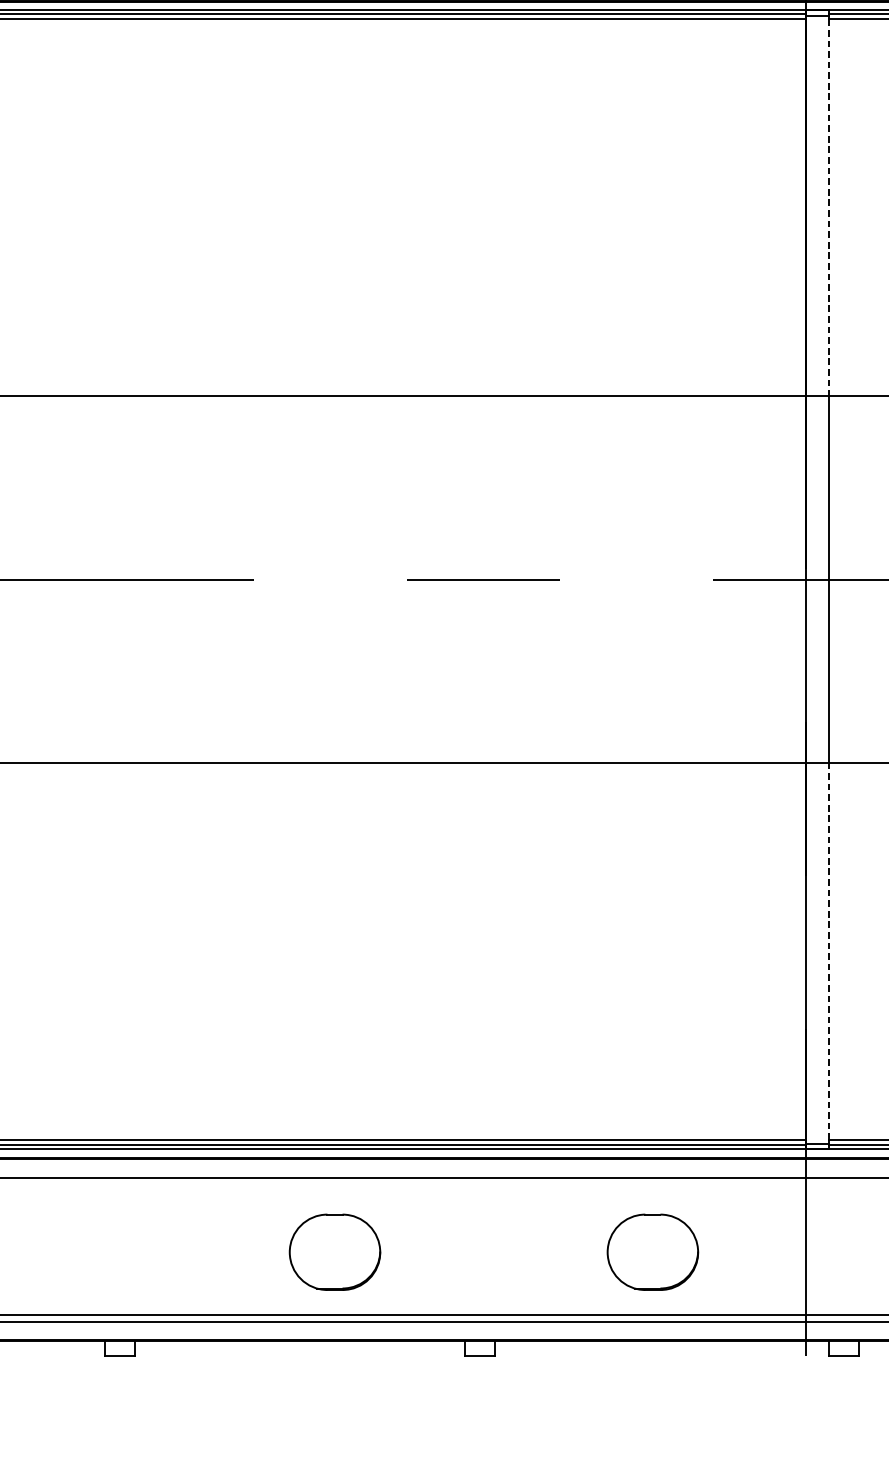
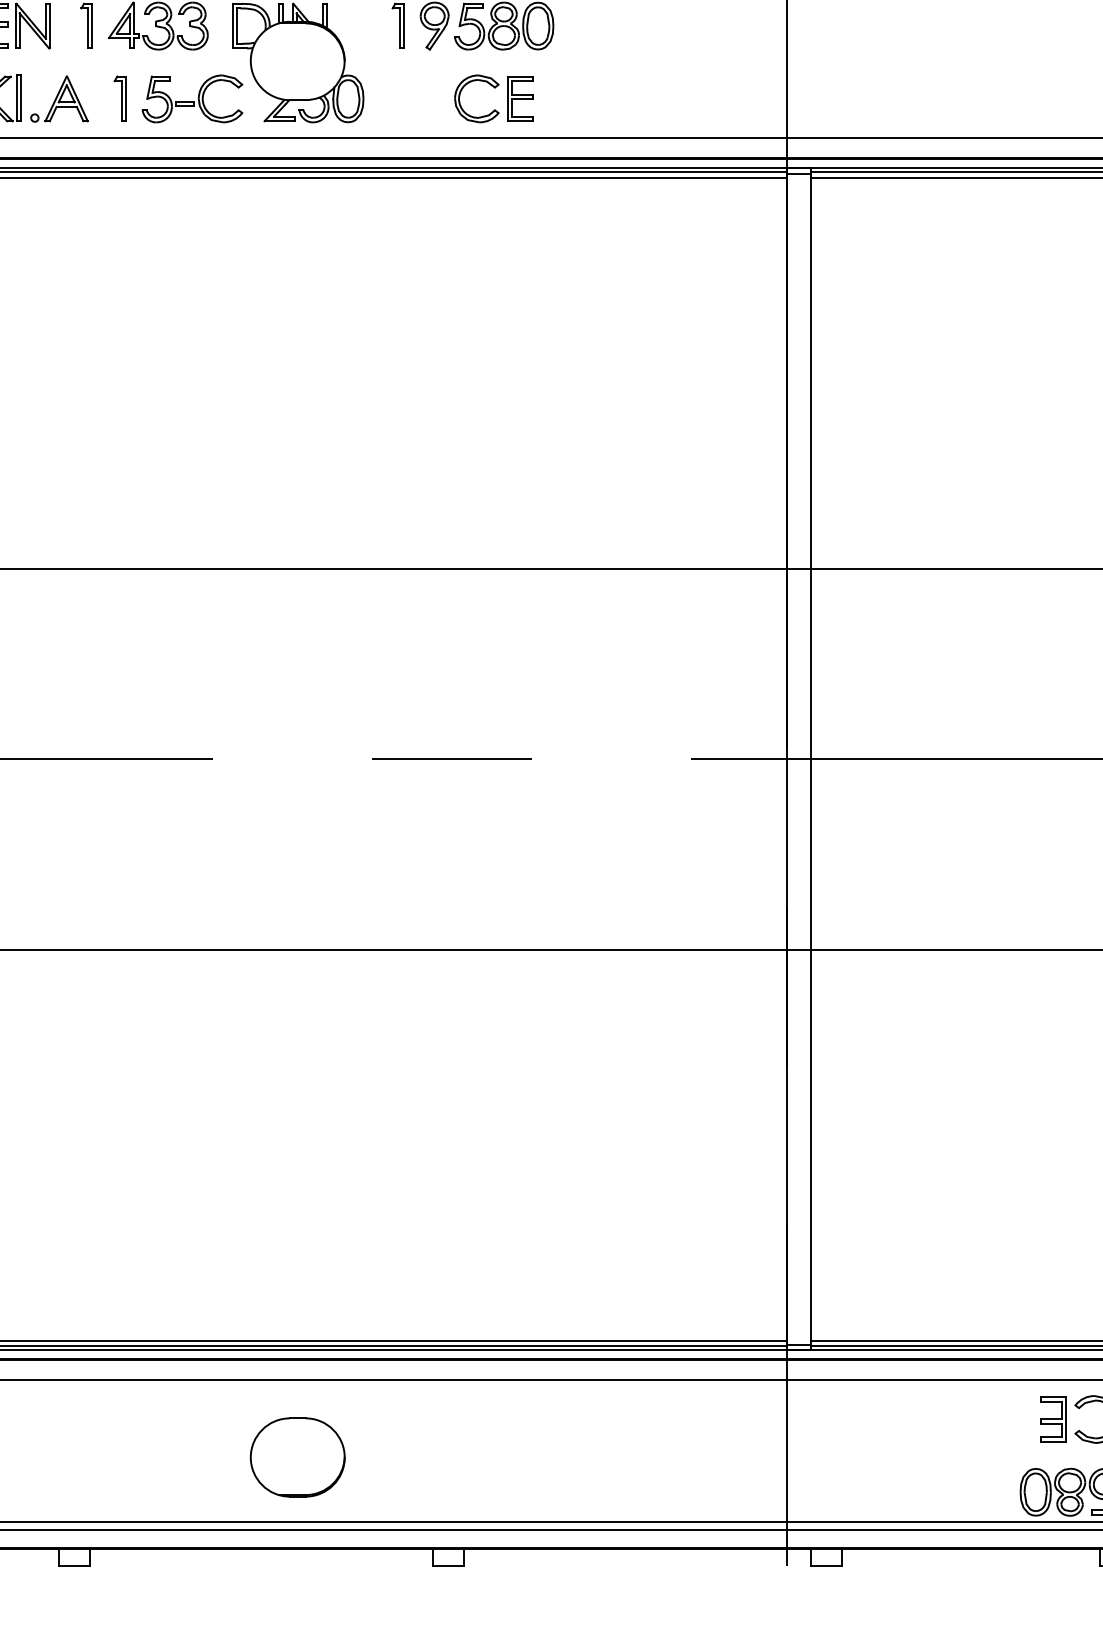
line: (828, 208) -> (810, 373), dashed -> solid
line: (828, 951) -> (810, 1145), dashed -> solid
part: (652, 1252) -> (627, 1457), removed

